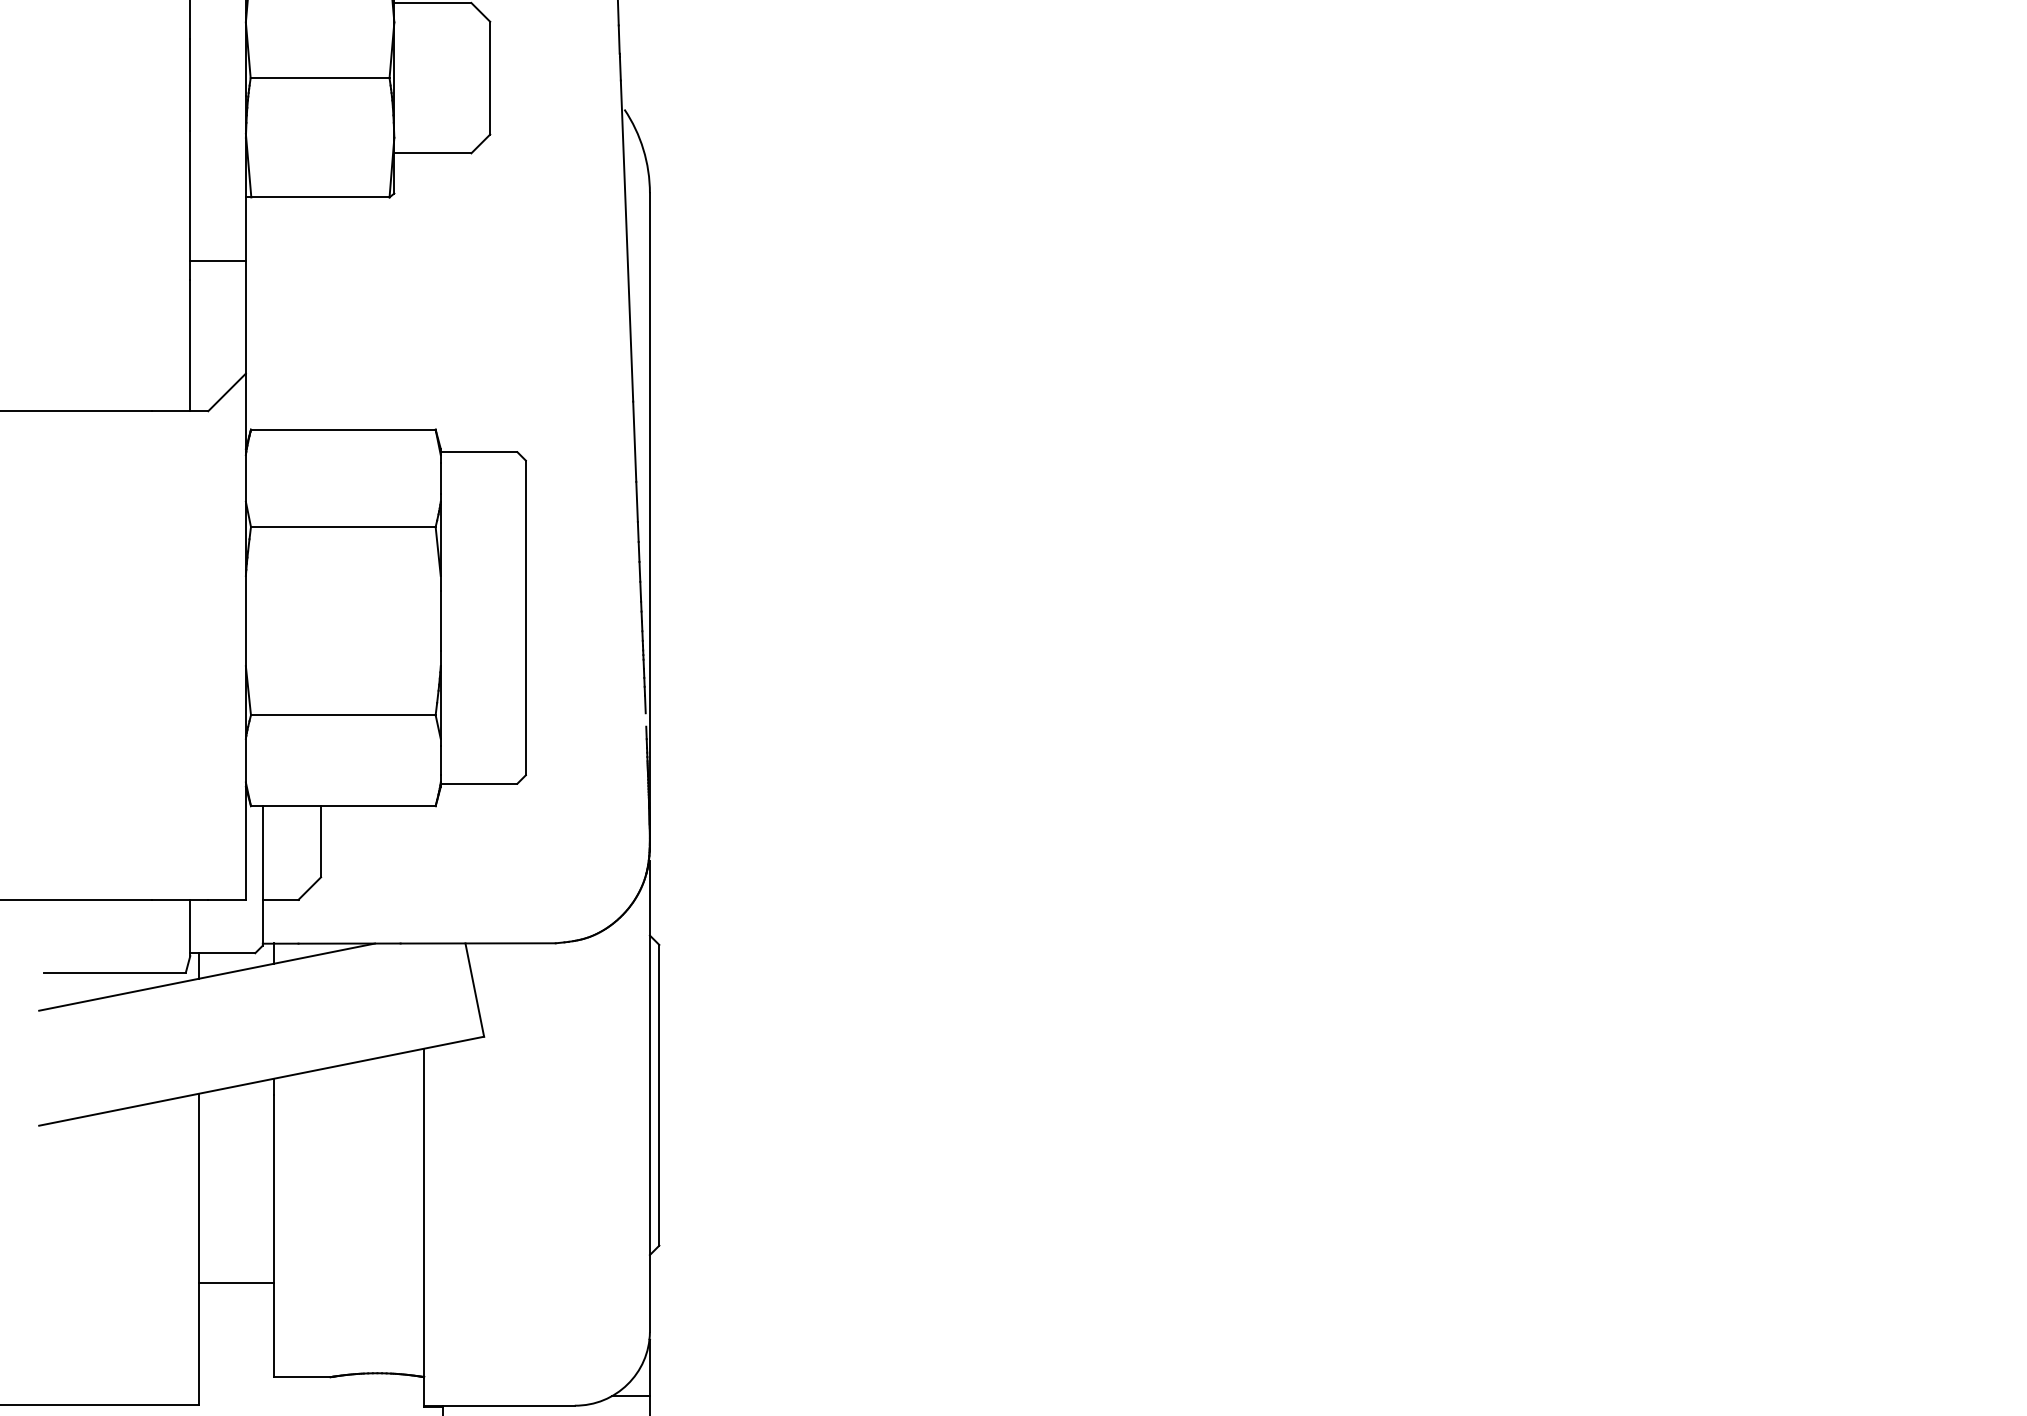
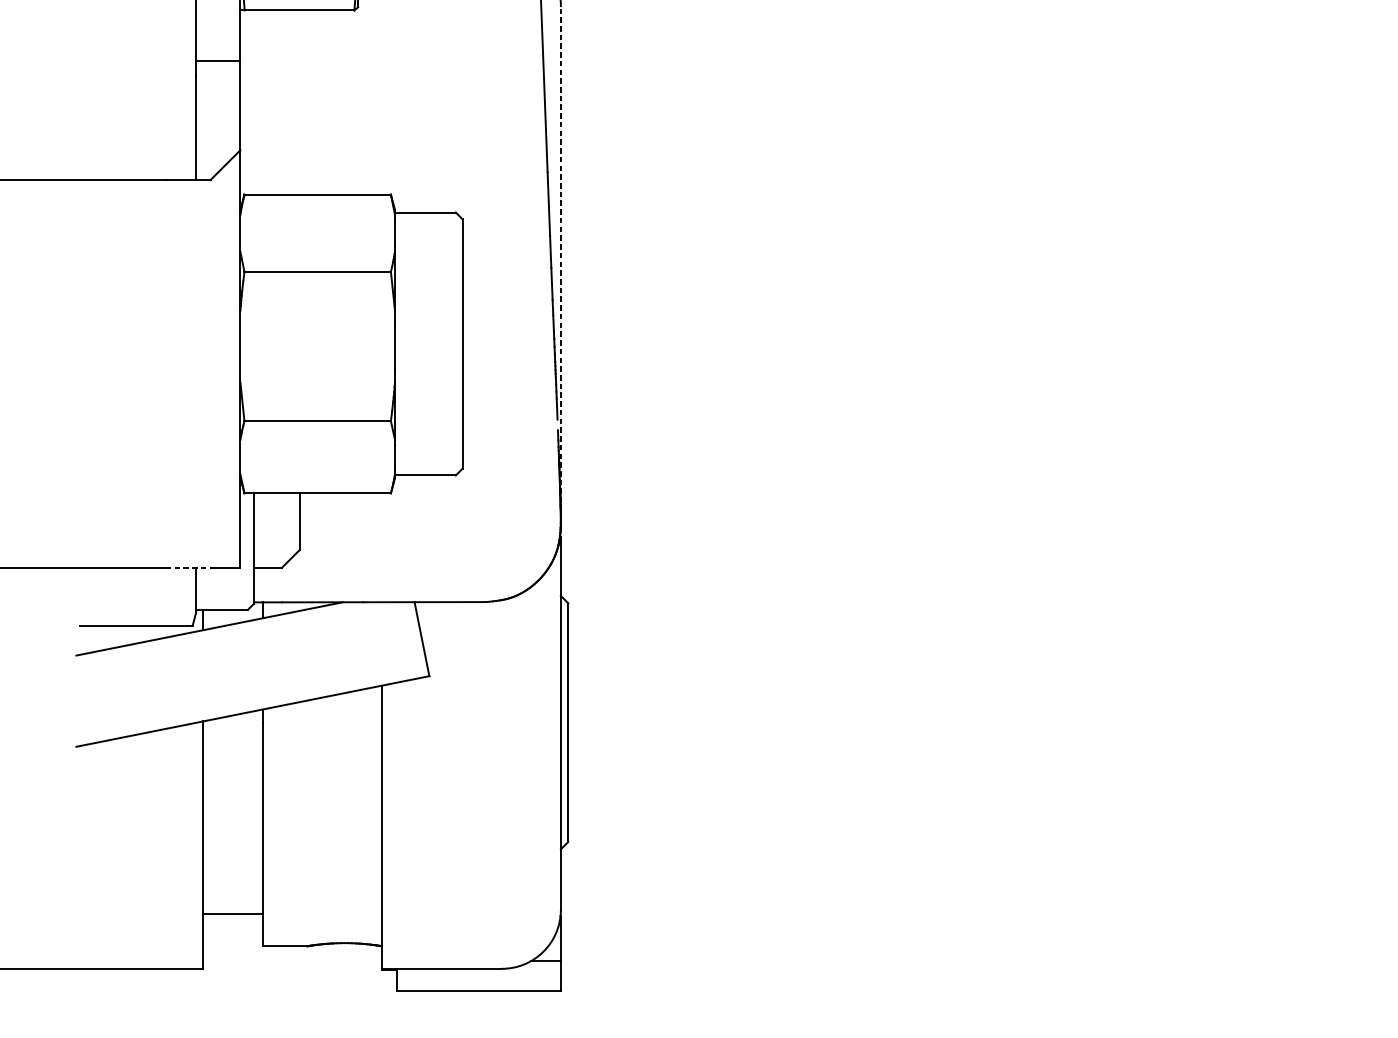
line: (649, 522) -> (560, 268), solid -> dashed
line: (180, 899) -> (188, 567), solid -> dashed
line: (236, 1283) -> (232, 913), moved

